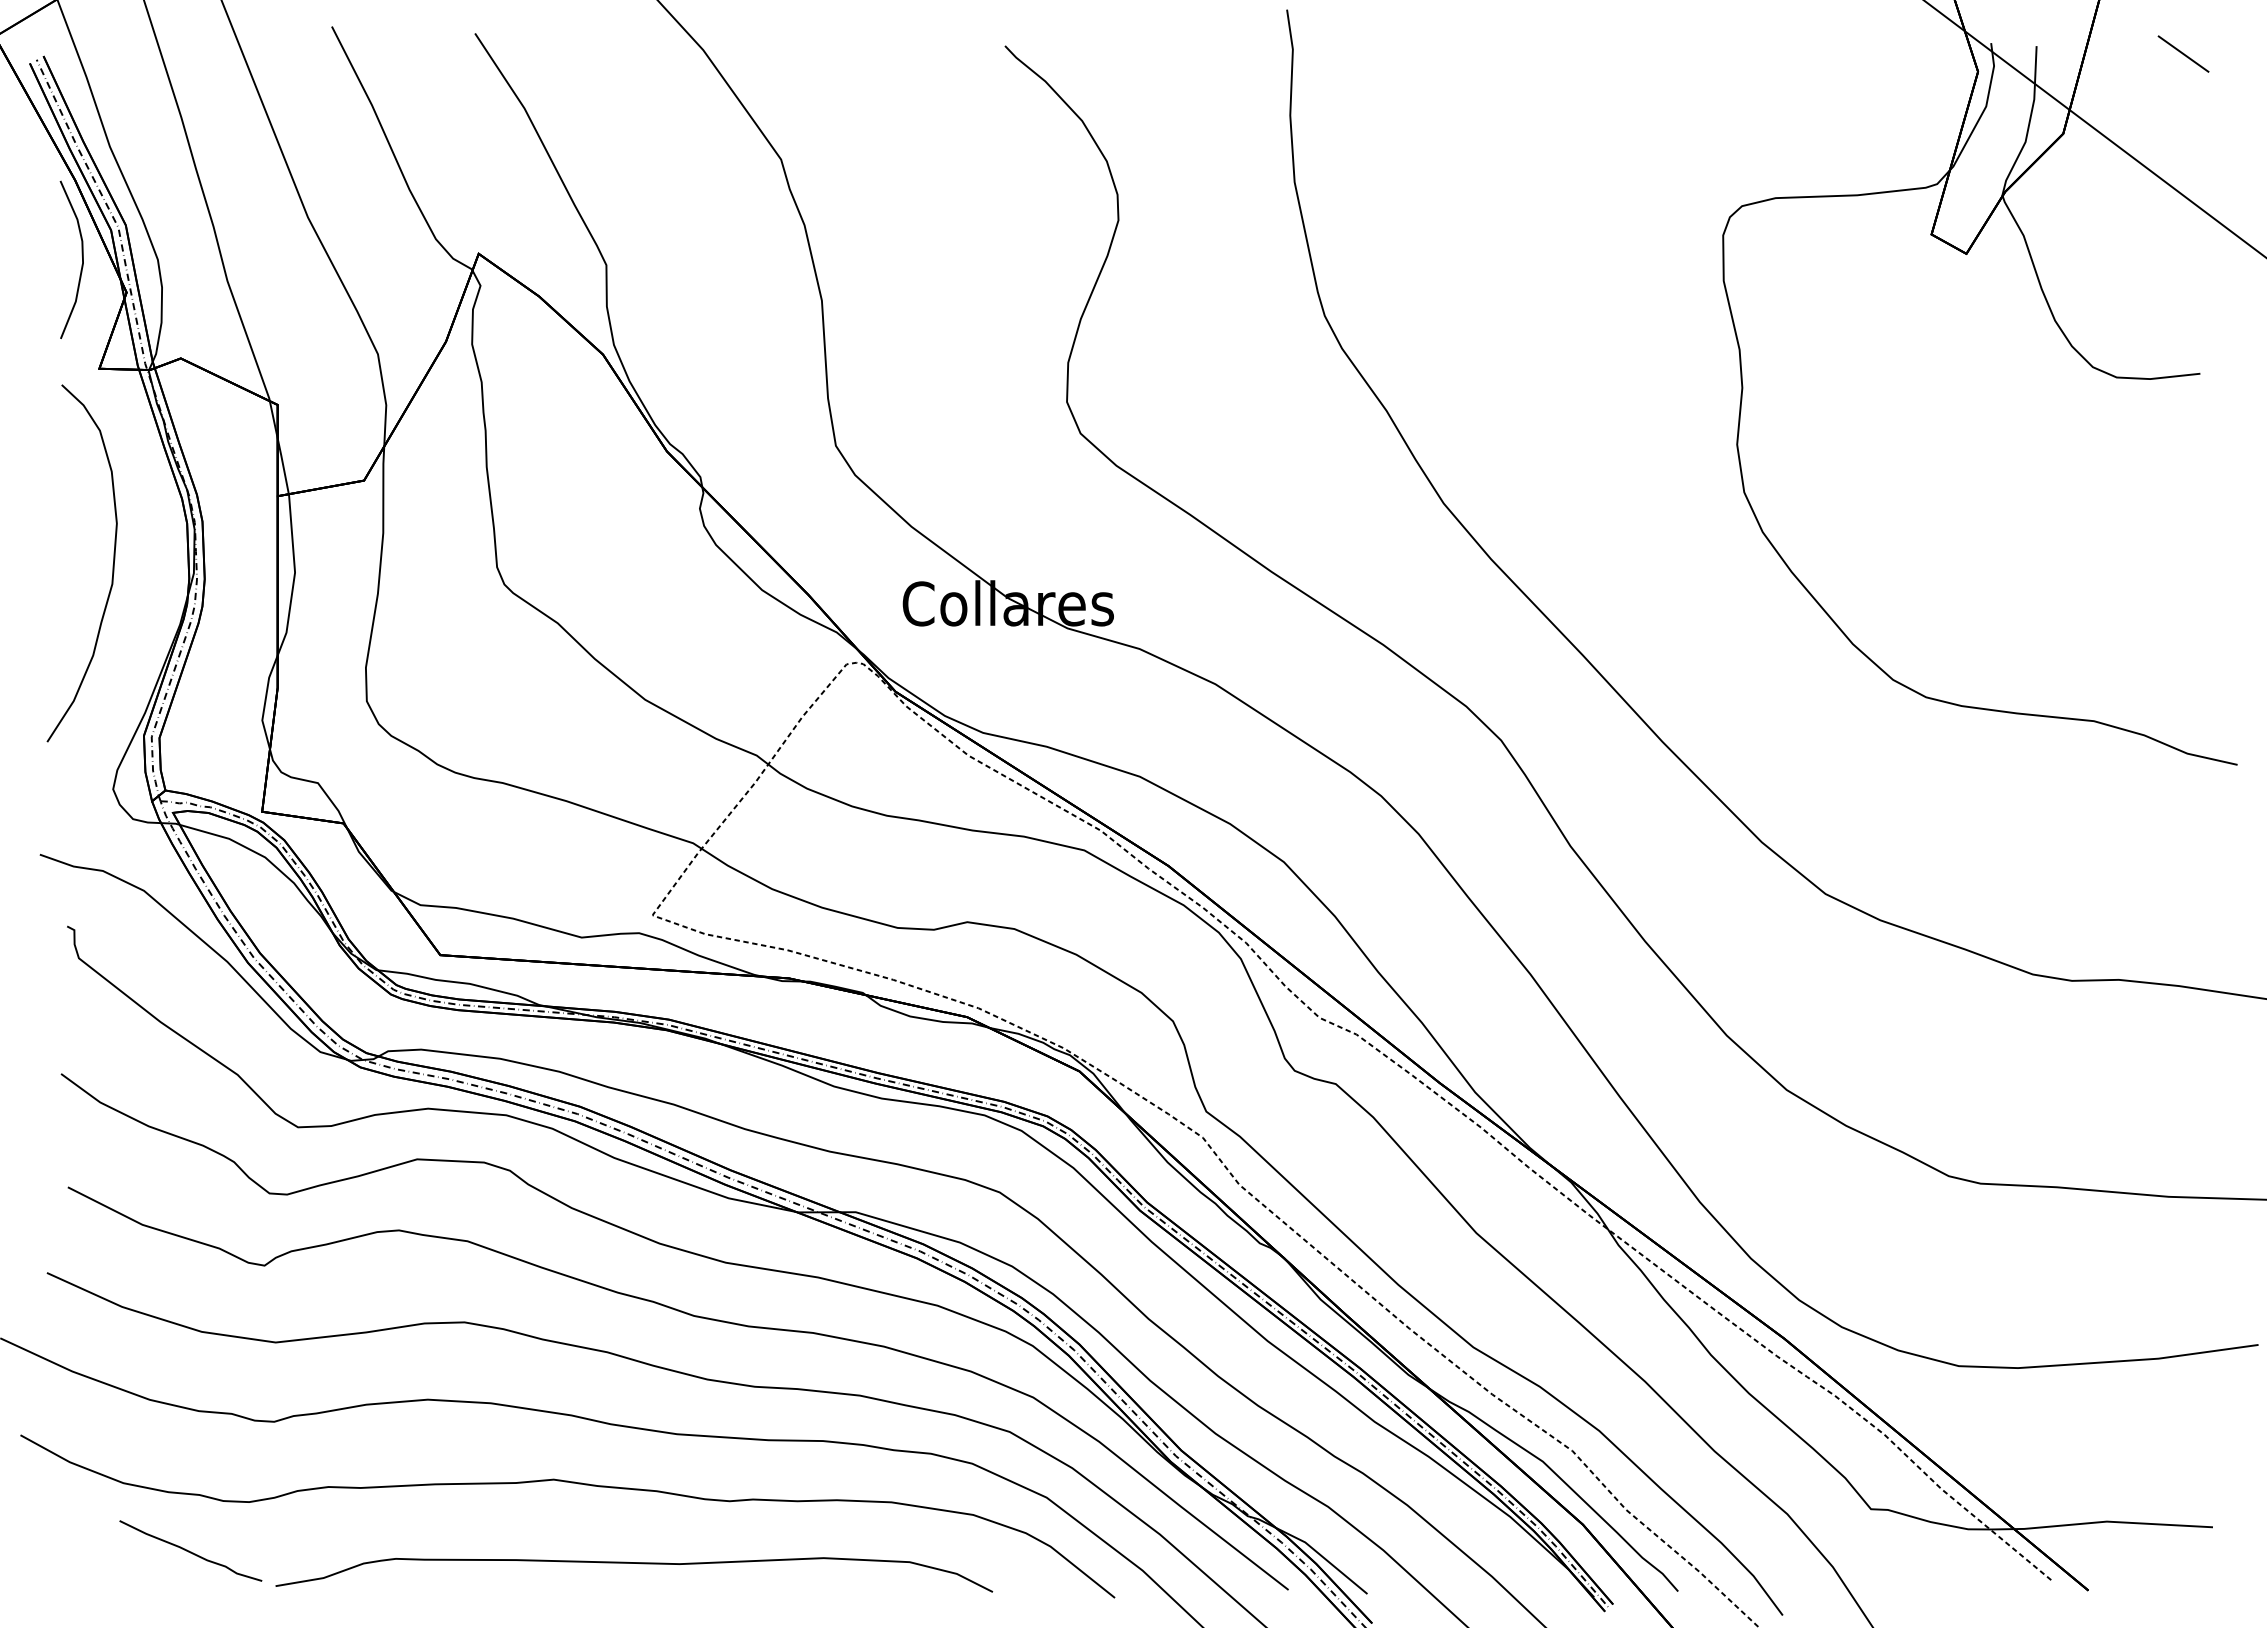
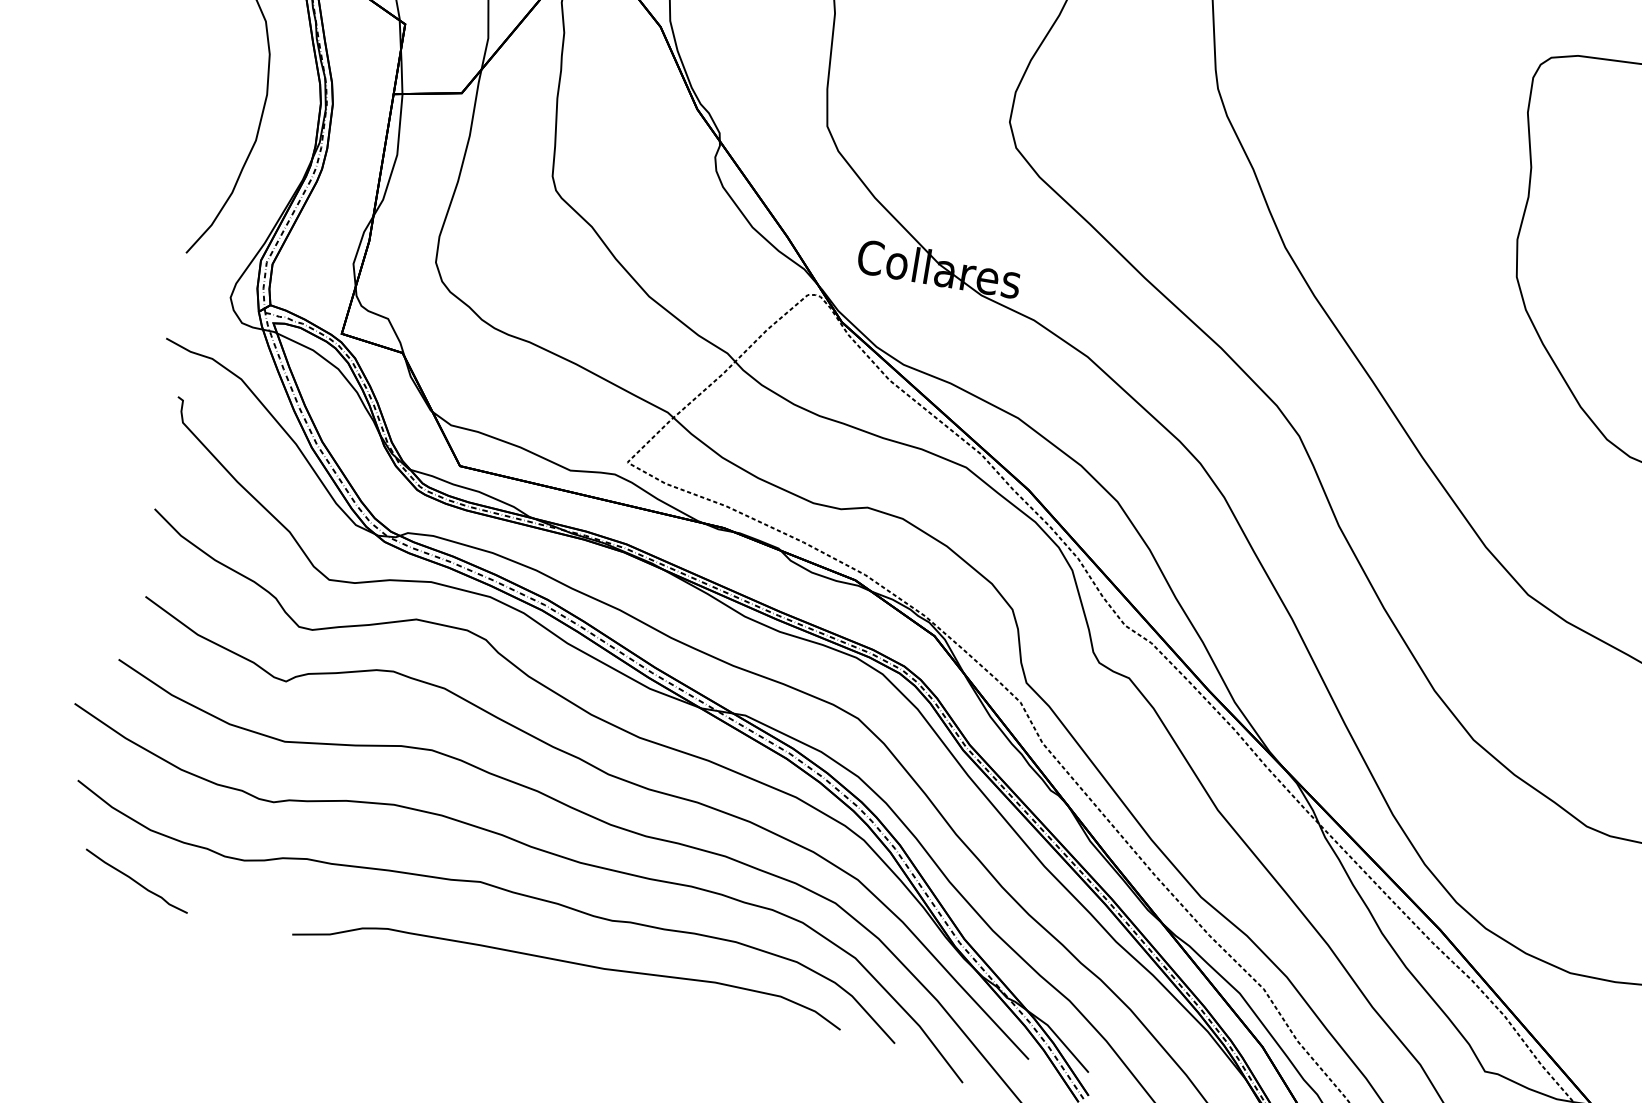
curve: (189, 1550) -> (135, 880), moved
curve: (634, 1563) -> (569, 962), moved

